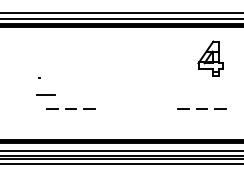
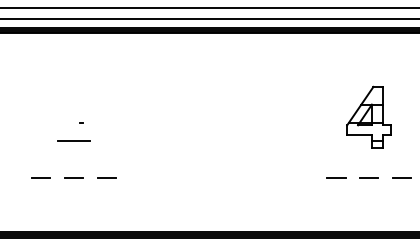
part: (210, 58) -> (368, 116), moved
line: (45, 94) -> (73, 139), moved
line: (70, 108) -> (73, 176), moved

